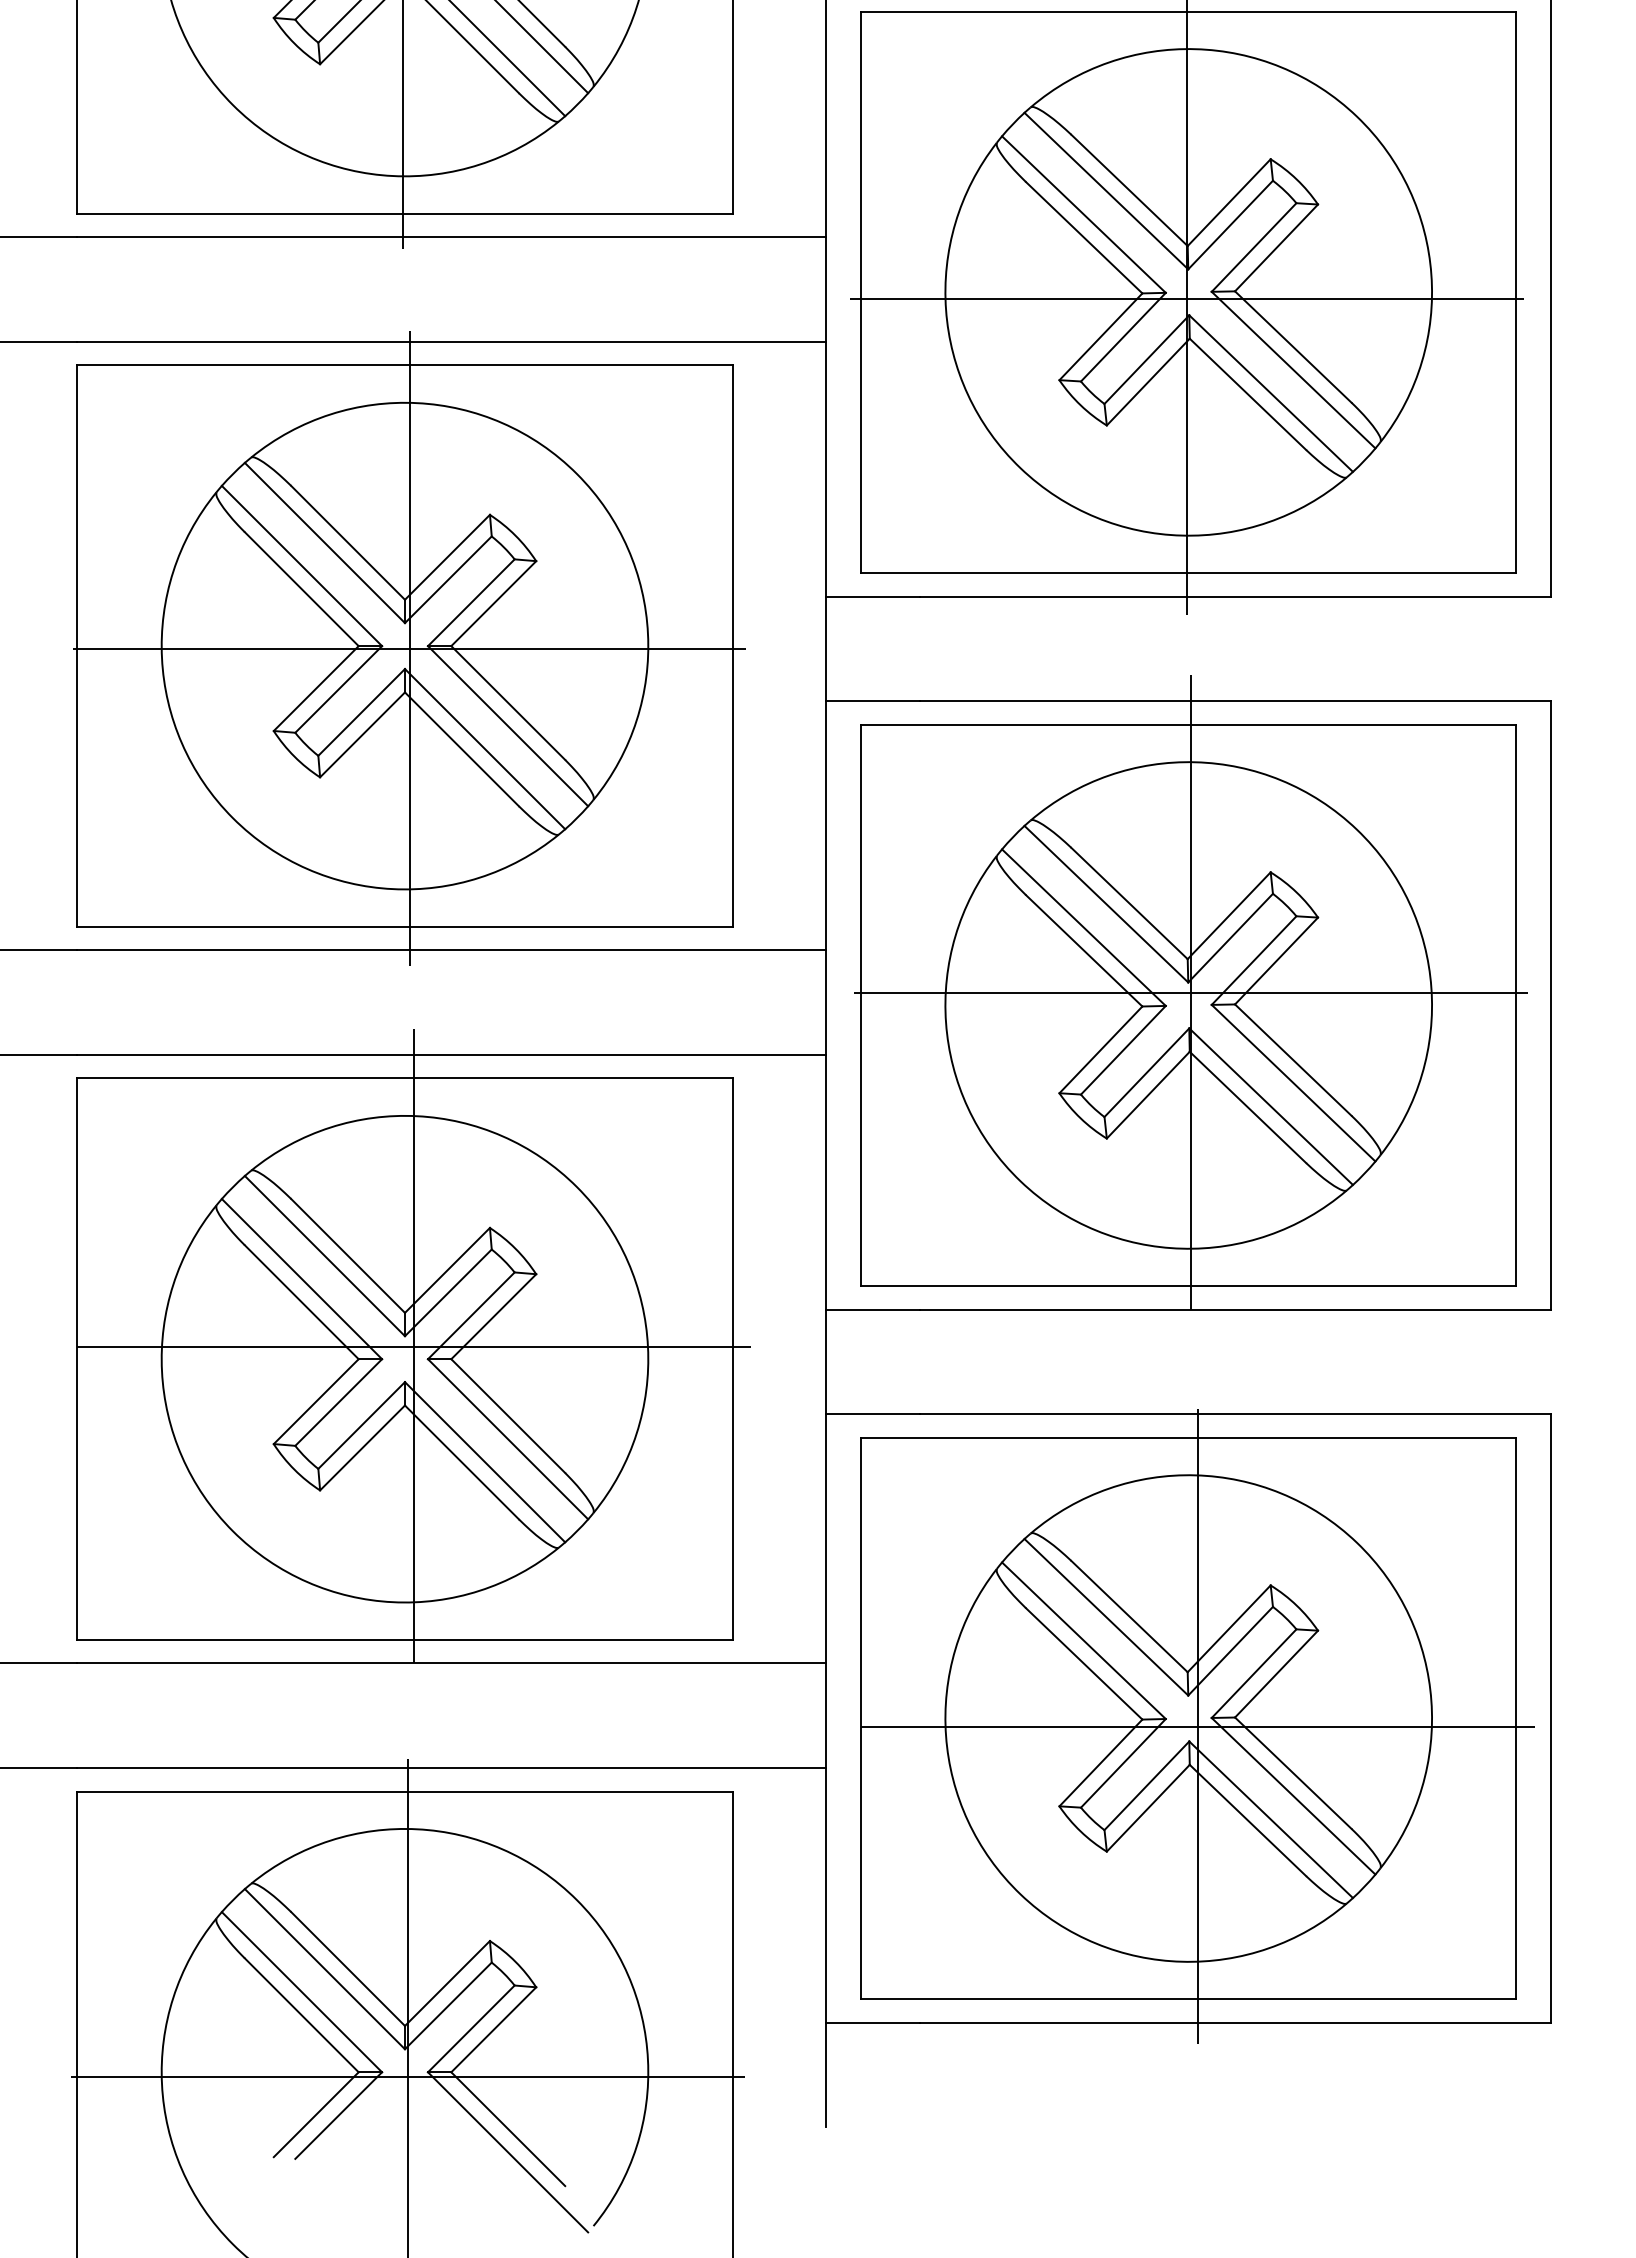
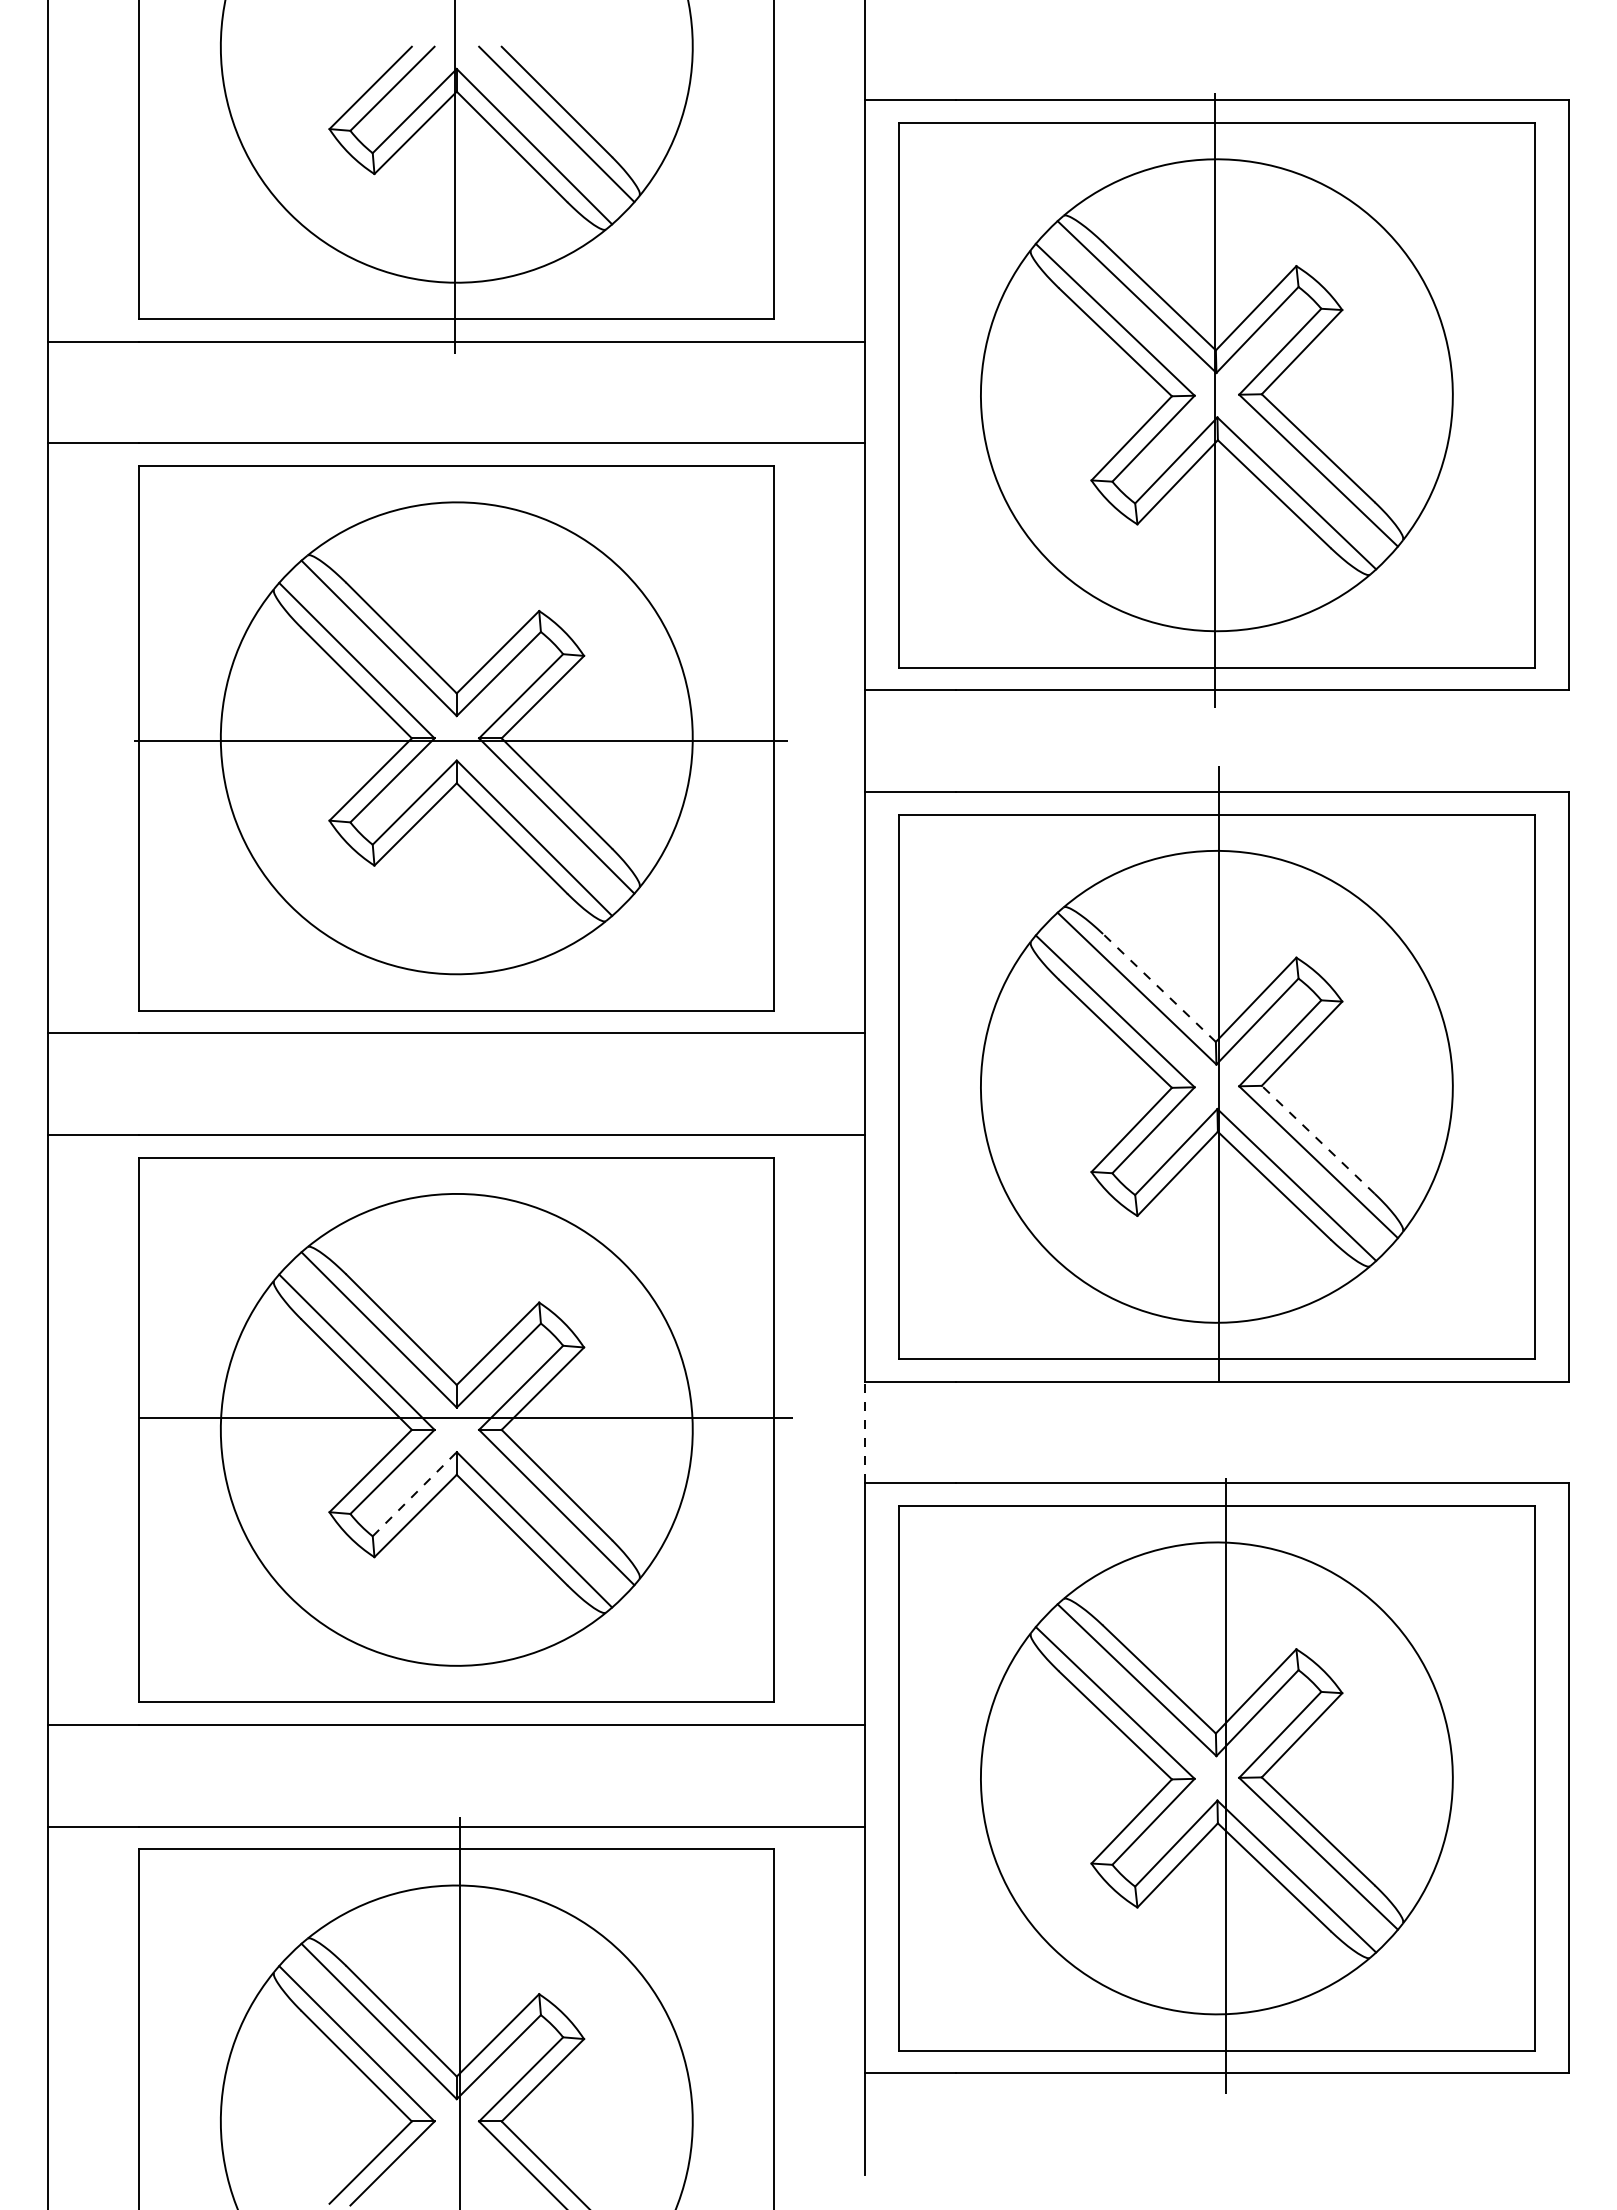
line: (1186, 298) -> (1214, 401), removed
line: (409, 648) -> (461, 740), removed
line: (1129, 903) -> (1159, 987), solid -> dashed
line: (1190, 992) -> (1218, 1074), removed
line: (1292, 1059) -> (1317, 1139), solid -> dashed
line: (413, 1345) -> (465, 1416), removed
line: (826, 1361) -> (865, 1432), solid -> dashed
line: (362, 1424) -> (415, 1493), solid -> dashed
line: (1197, 1726) -> (1225, 1786), removed
line: (407, 2076) -> (459, 2125), removed

